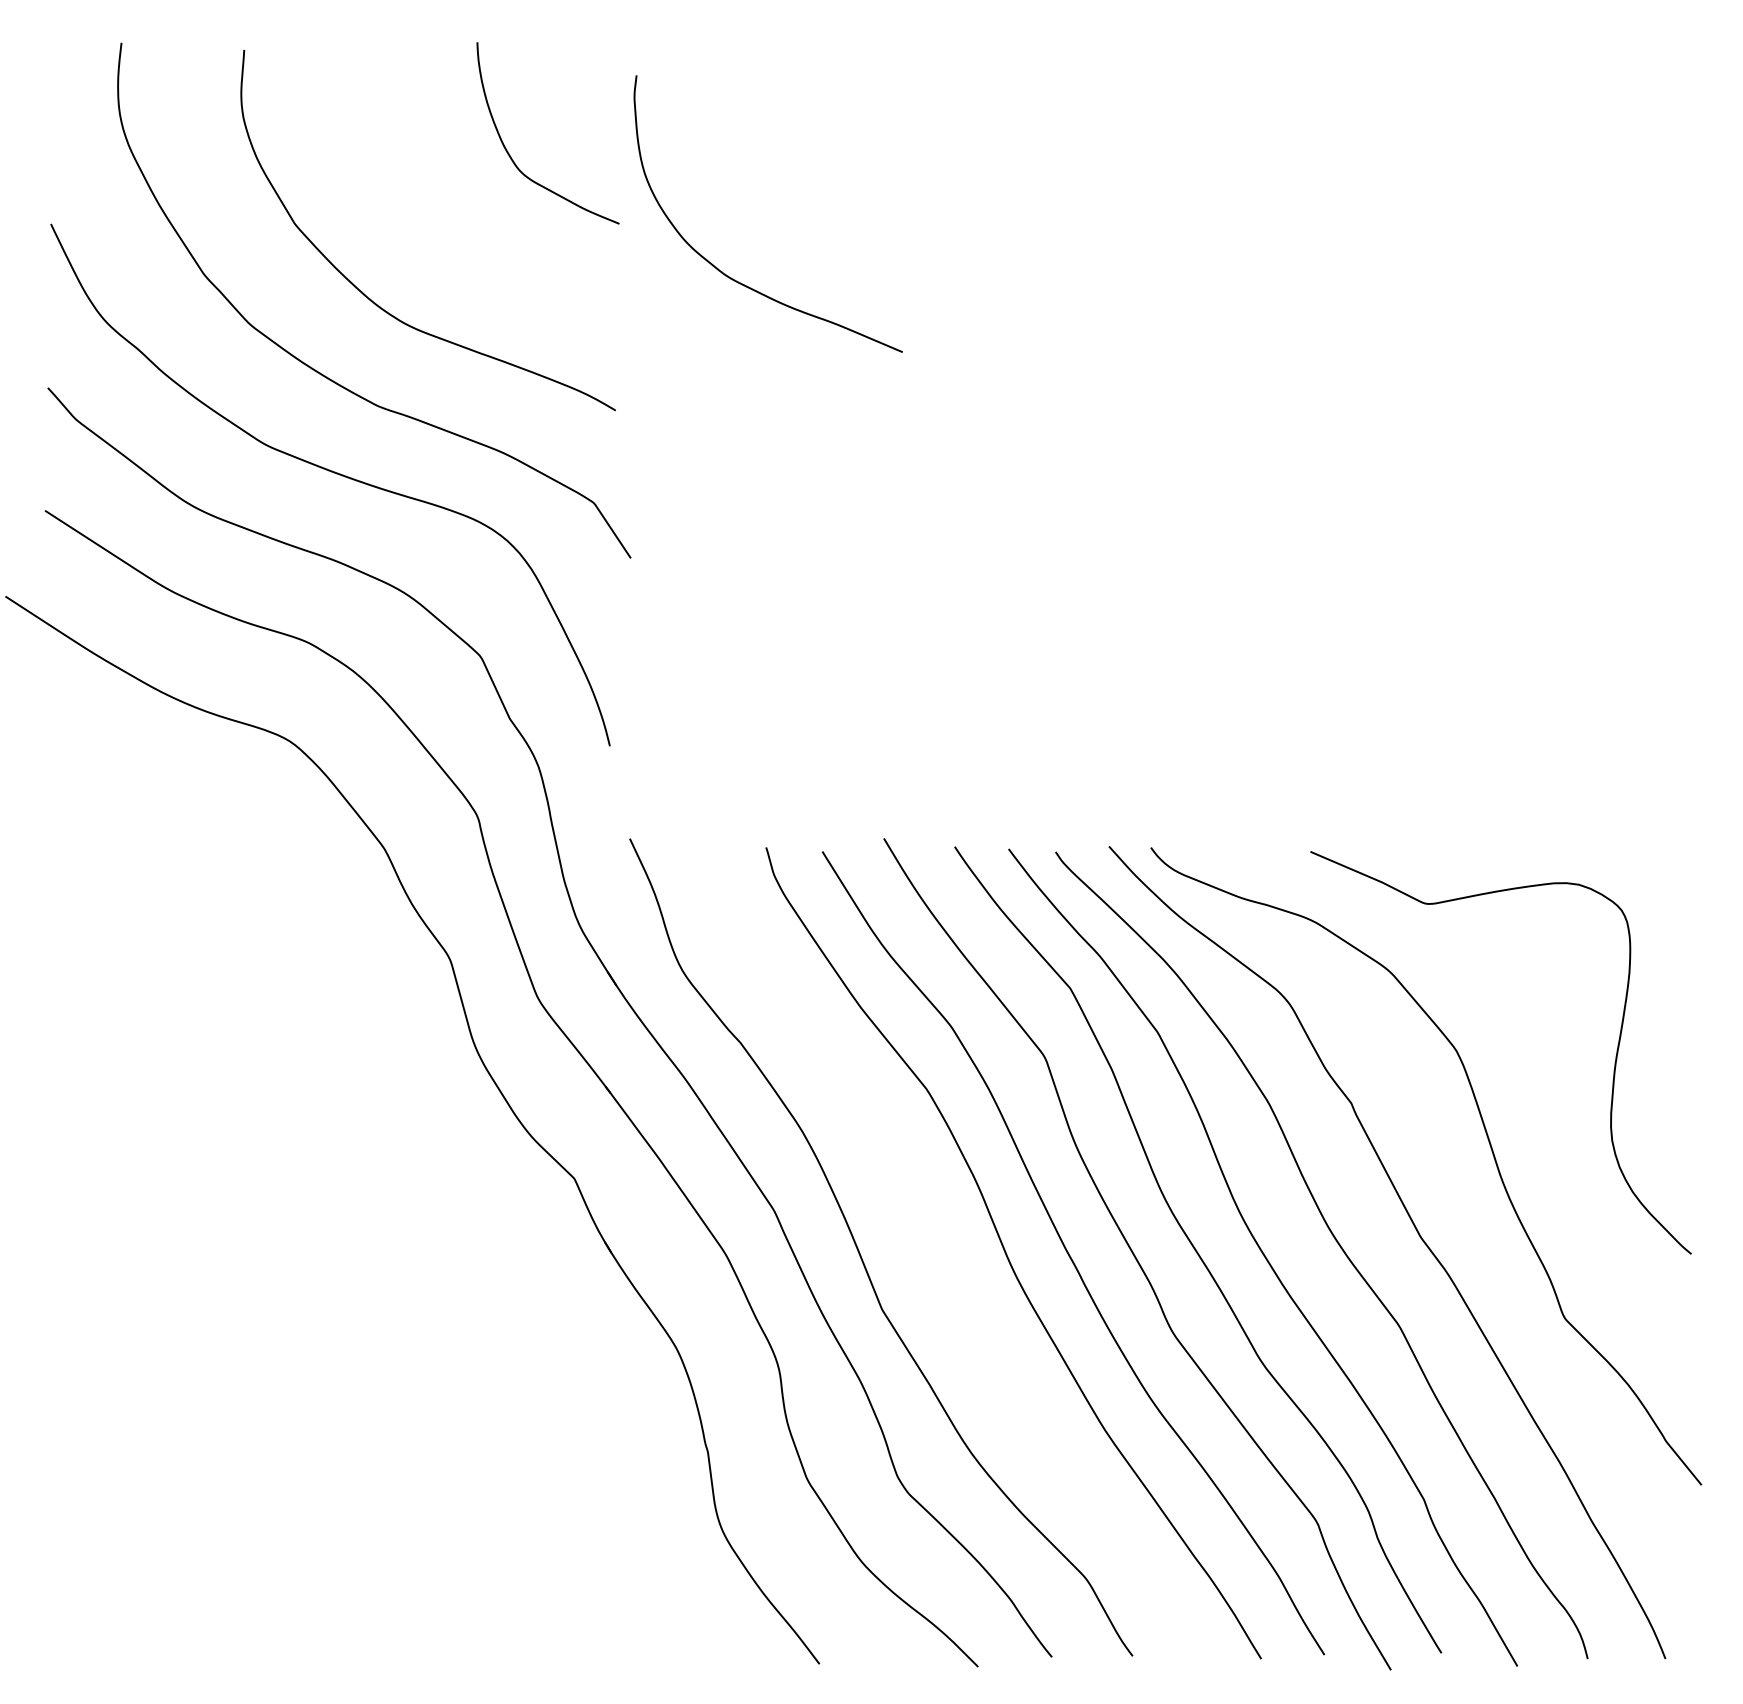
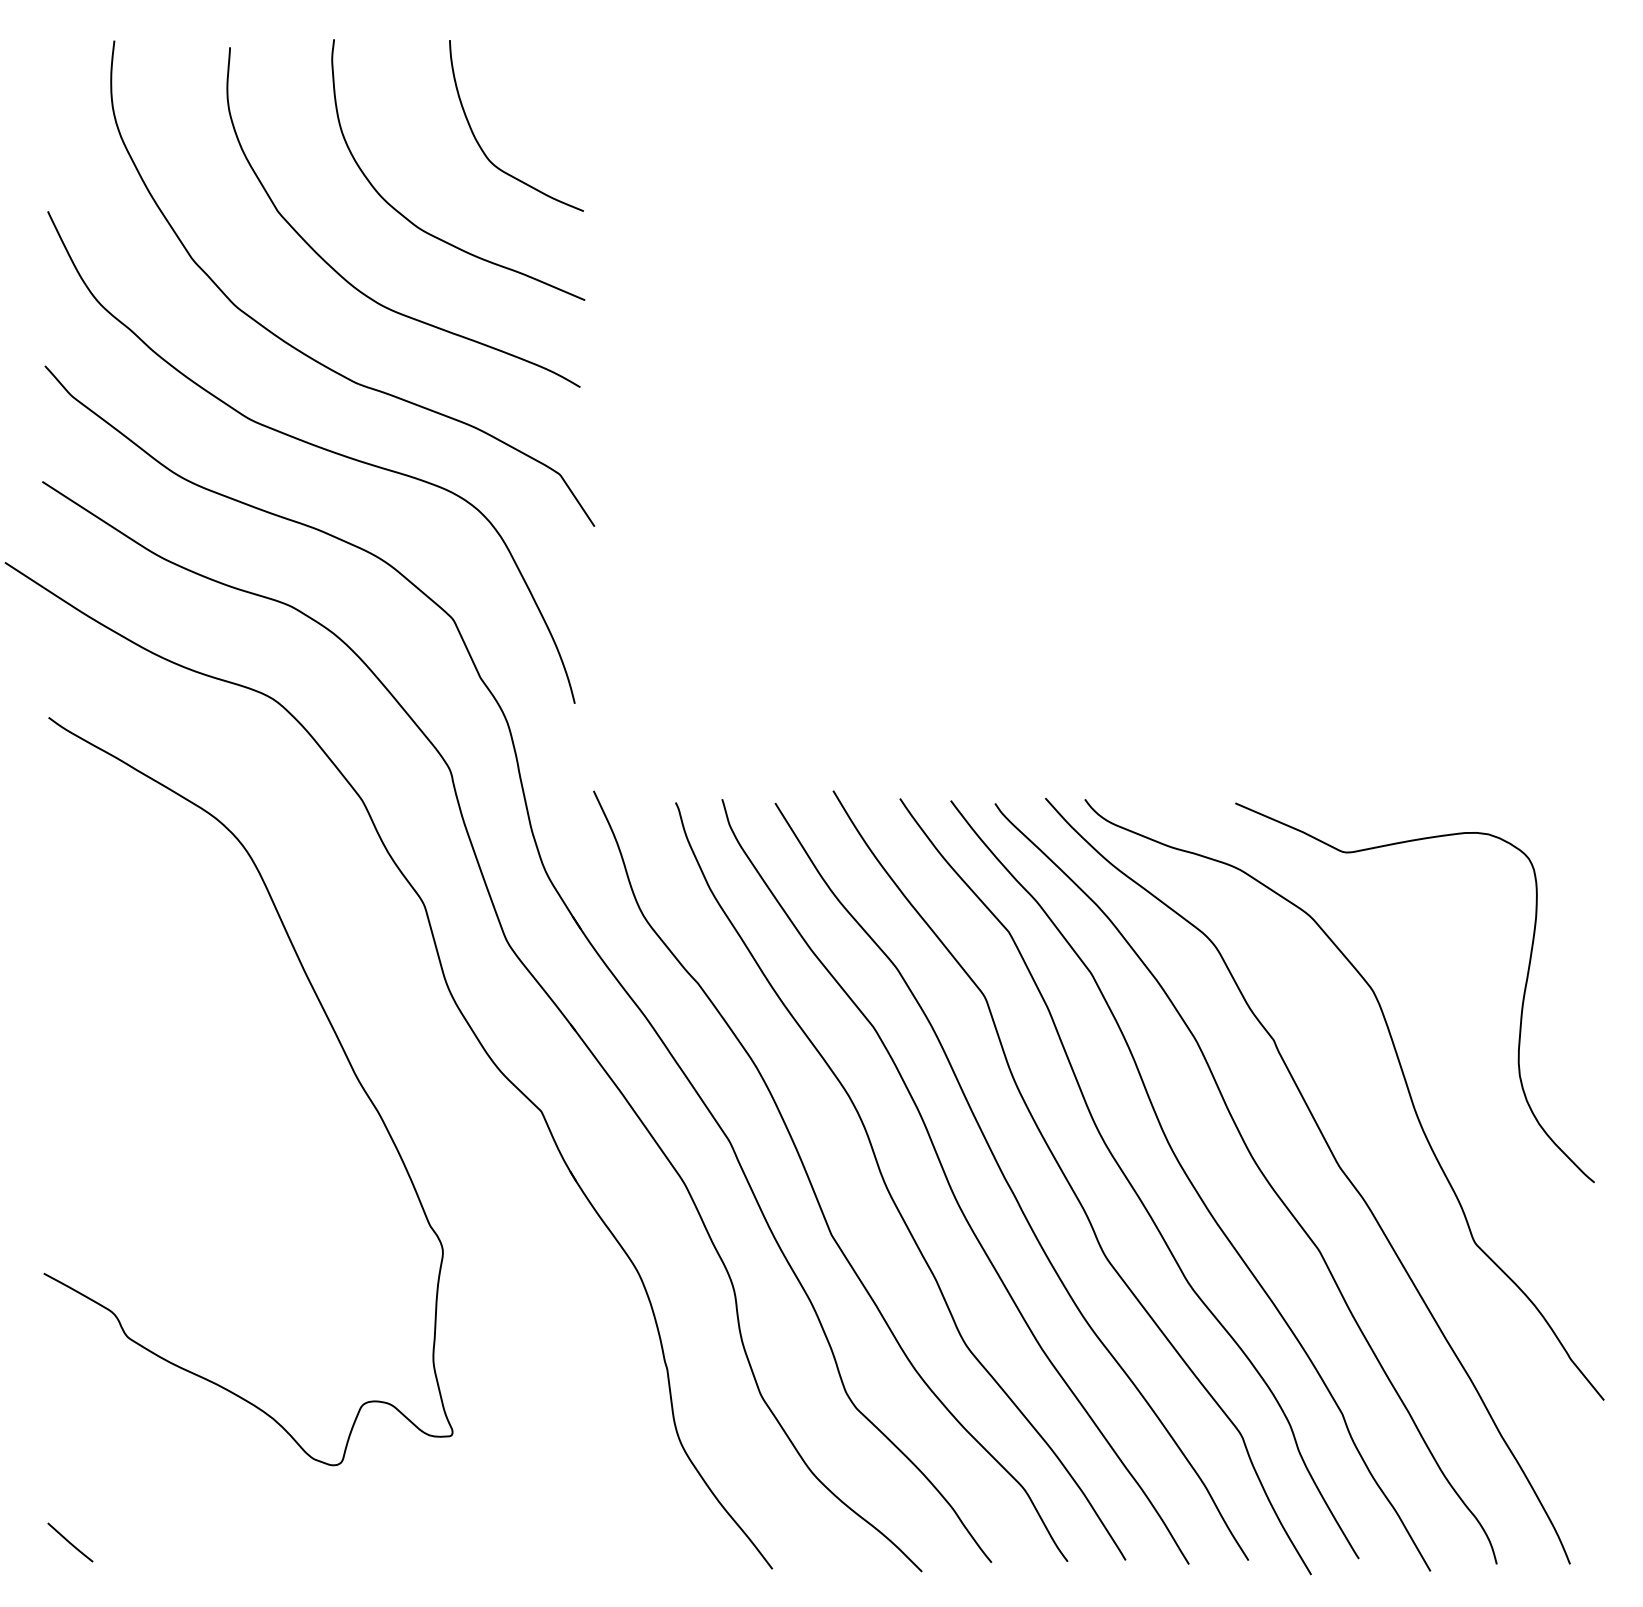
curve: (725, 273) -> (417, 226), moved
curve: (361, 1109) -> (340, 1046), added
curve: (941, 1258) -> (887, 1186), added
line: (74, 1635) -> (70, 1542), added

